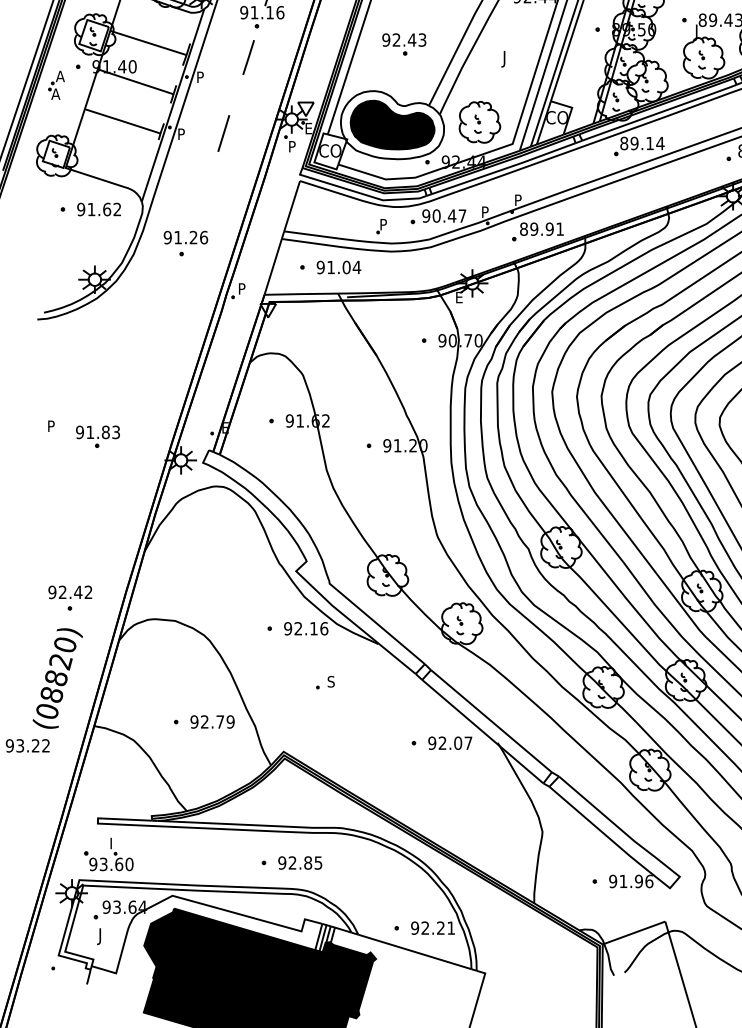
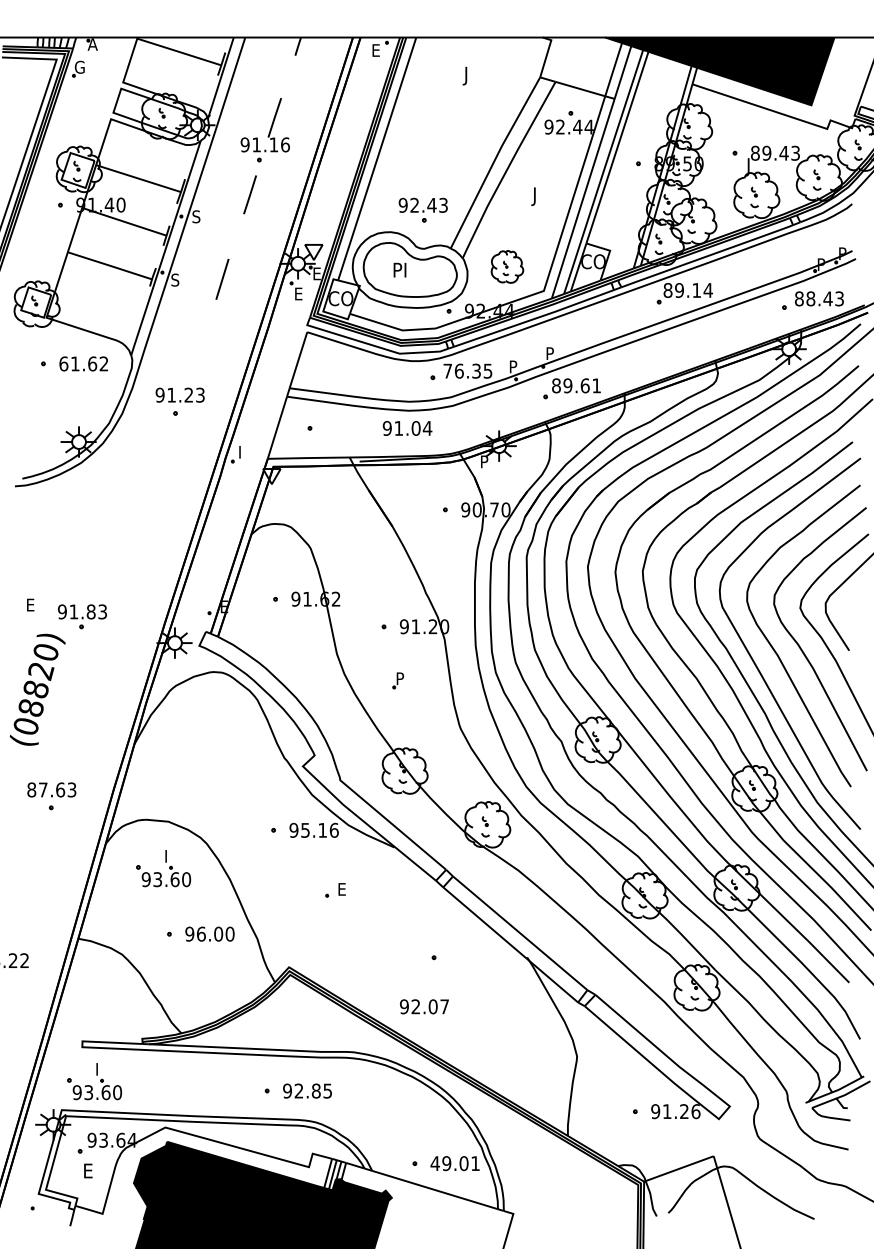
part: (403, 43) -> (422, 209), moved
text: (200, 77) -> (196, 216), P -> S
part: (56, 85) -> (36, 225), removed
part: (479, 121) -> (507, 266), size x0.7
fill: (391, 125) -> (409, 270), removed
text: (181, 133) -> (175, 279), P -> S
text: (293, 146) -> (299, 293), P -> E
text: (80, 209) -> (63, 363), 91.62 -> 61.62
text: (444, 215) -> (467, 370), 90.47 -> 76.35
part: (381, 226) -> (397, 680), moved
text: (549, 228) -> (584, 385), 89.91 -> 89.61
text: (204, 237) -> (200, 394), 91.26 -> 91.23
text: (338, 267) -> (407, 428), moved
text: (242, 286) -> (243, 449), P -> I
text: (460, 297) -> (485, 461), E -> P
text: (52, 425) -> (31, 604), P -> E
text: (70, 591) -> (51, 789), 92.42 -> 87.63
text: (298, 627) -> (305, 829), 92.16 -> 95.16
part: (170, 662) -> (163, 868), added
text: (57, 678) -> (37, 689), moved
text: (330, 680) -> (341, 888), S -> E
text: (217, 721) -> (215, 933), 92.79 -> 96.00
text: (450, 742) -> (424, 1006), moved
text: (639, 881) -> (684, 1111), 91.96 -> 91.26
text: (427, 928) -> (449, 1163), 92.21 -> 49.01
text: (101, 936) -> (86, 1172), J -> E

